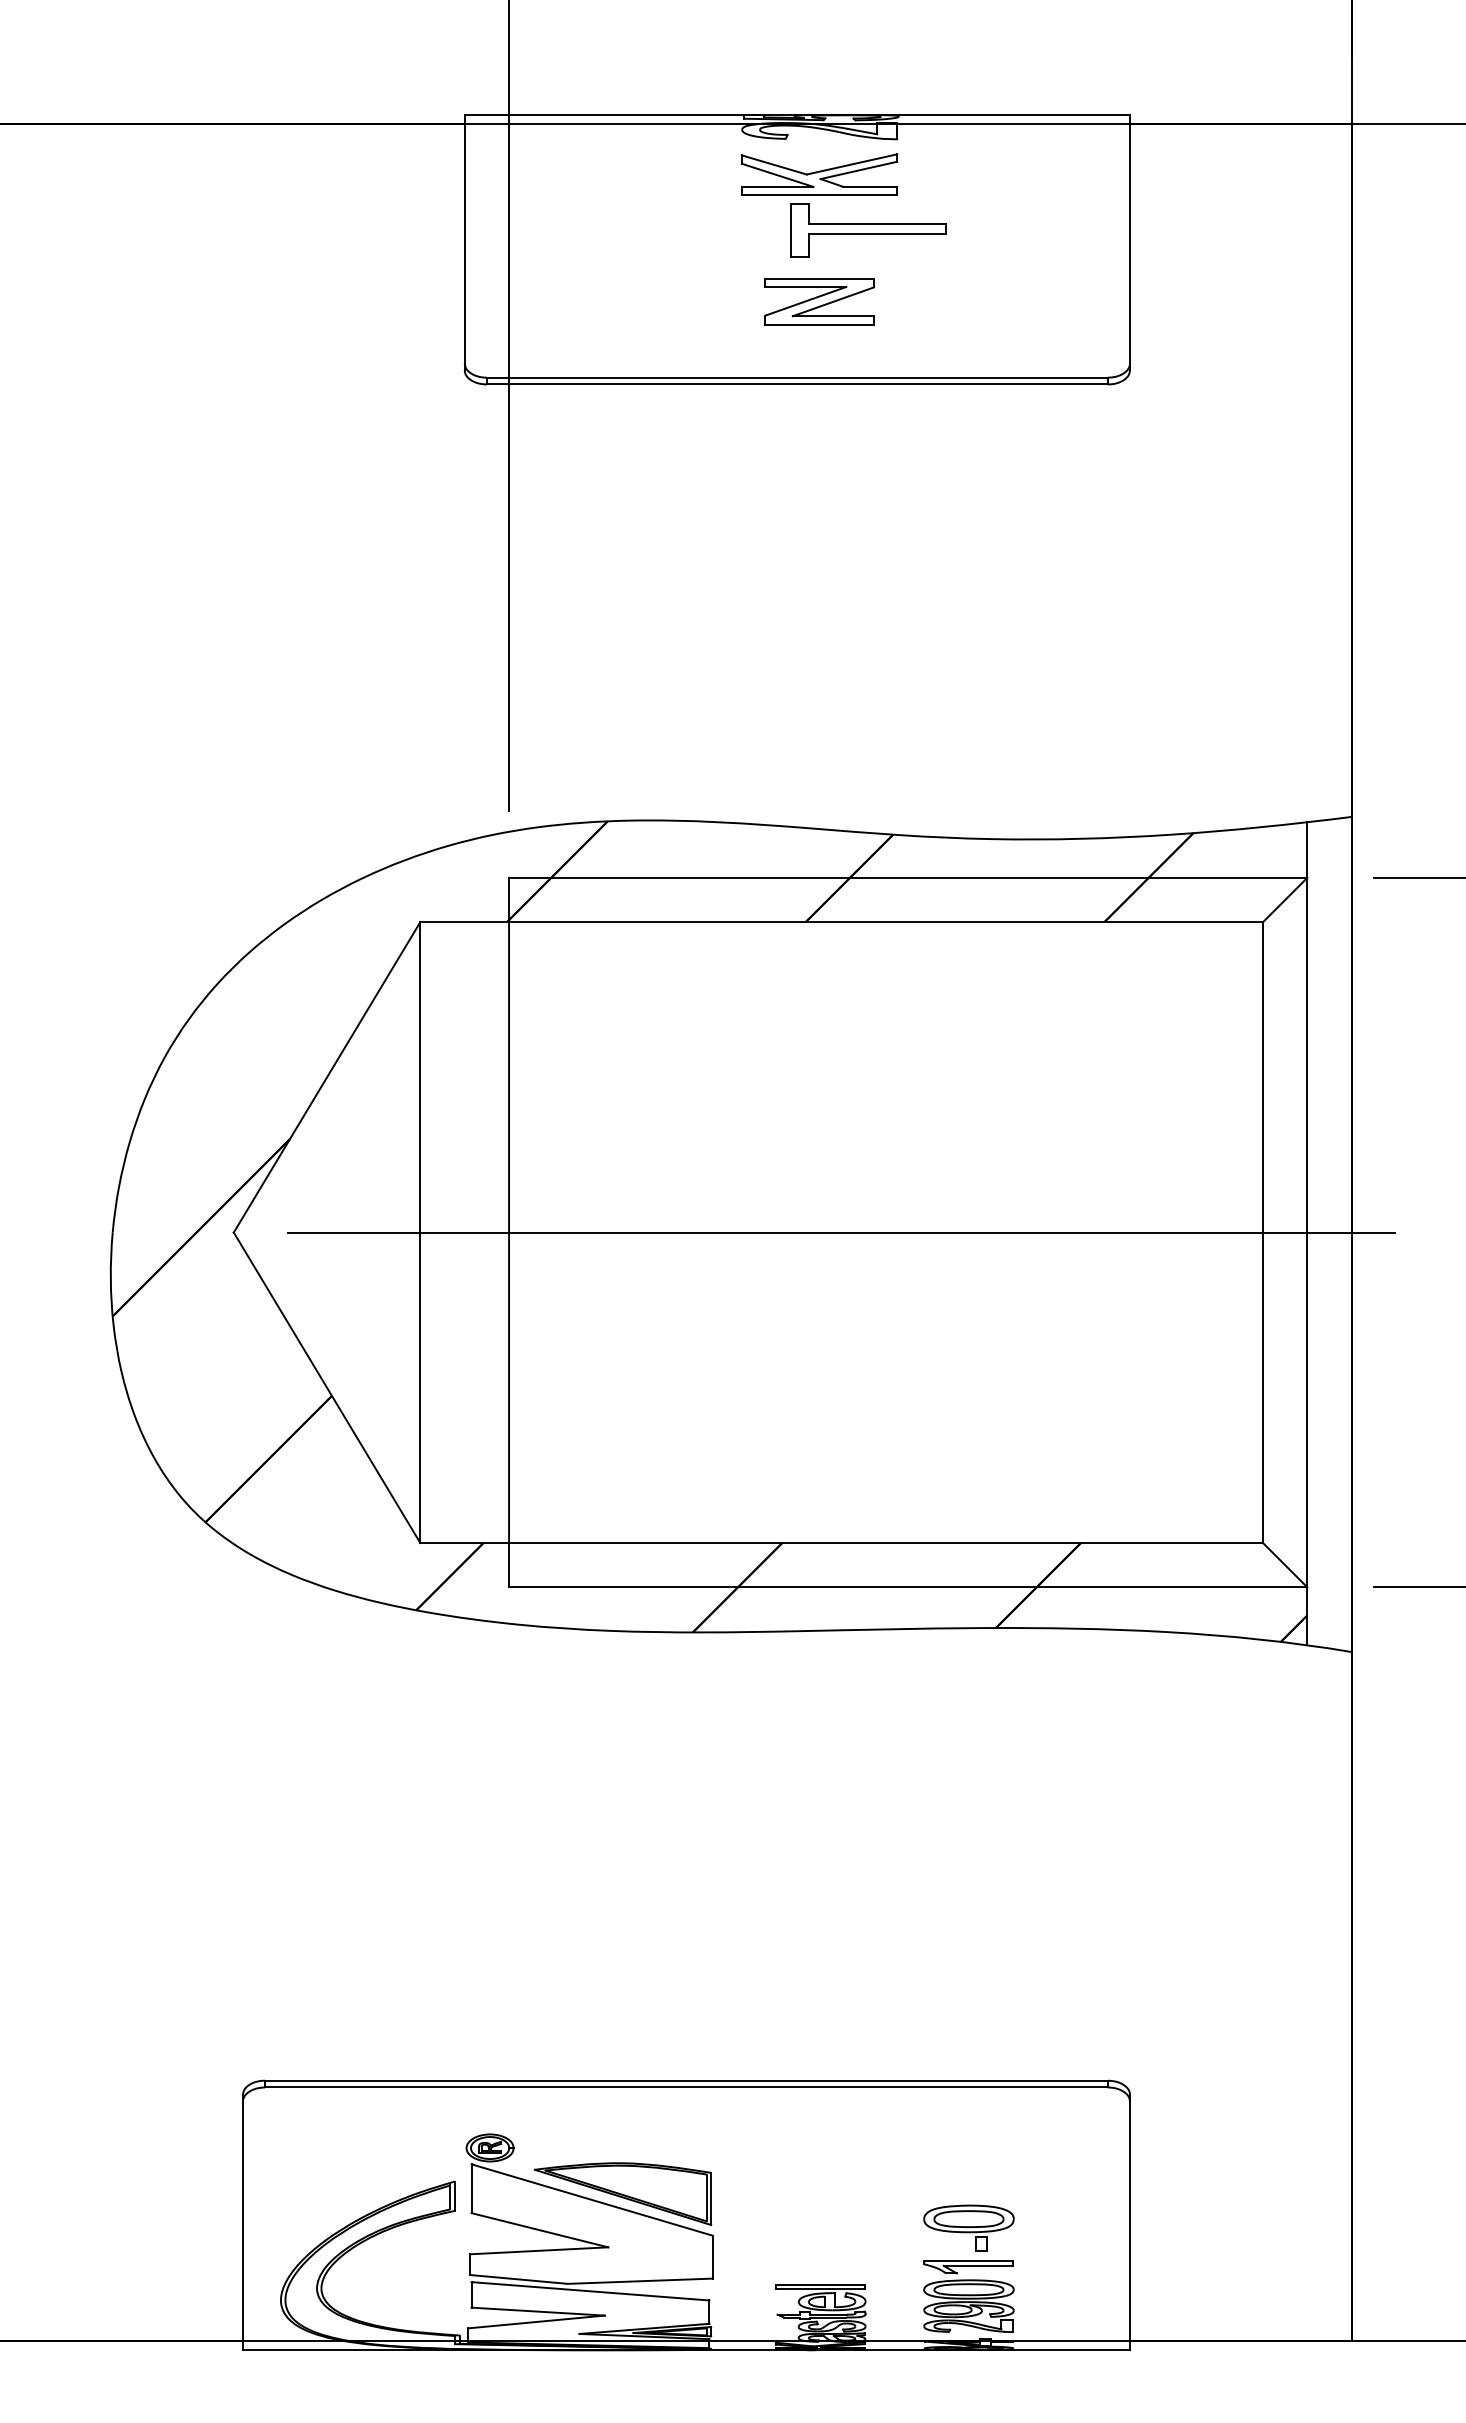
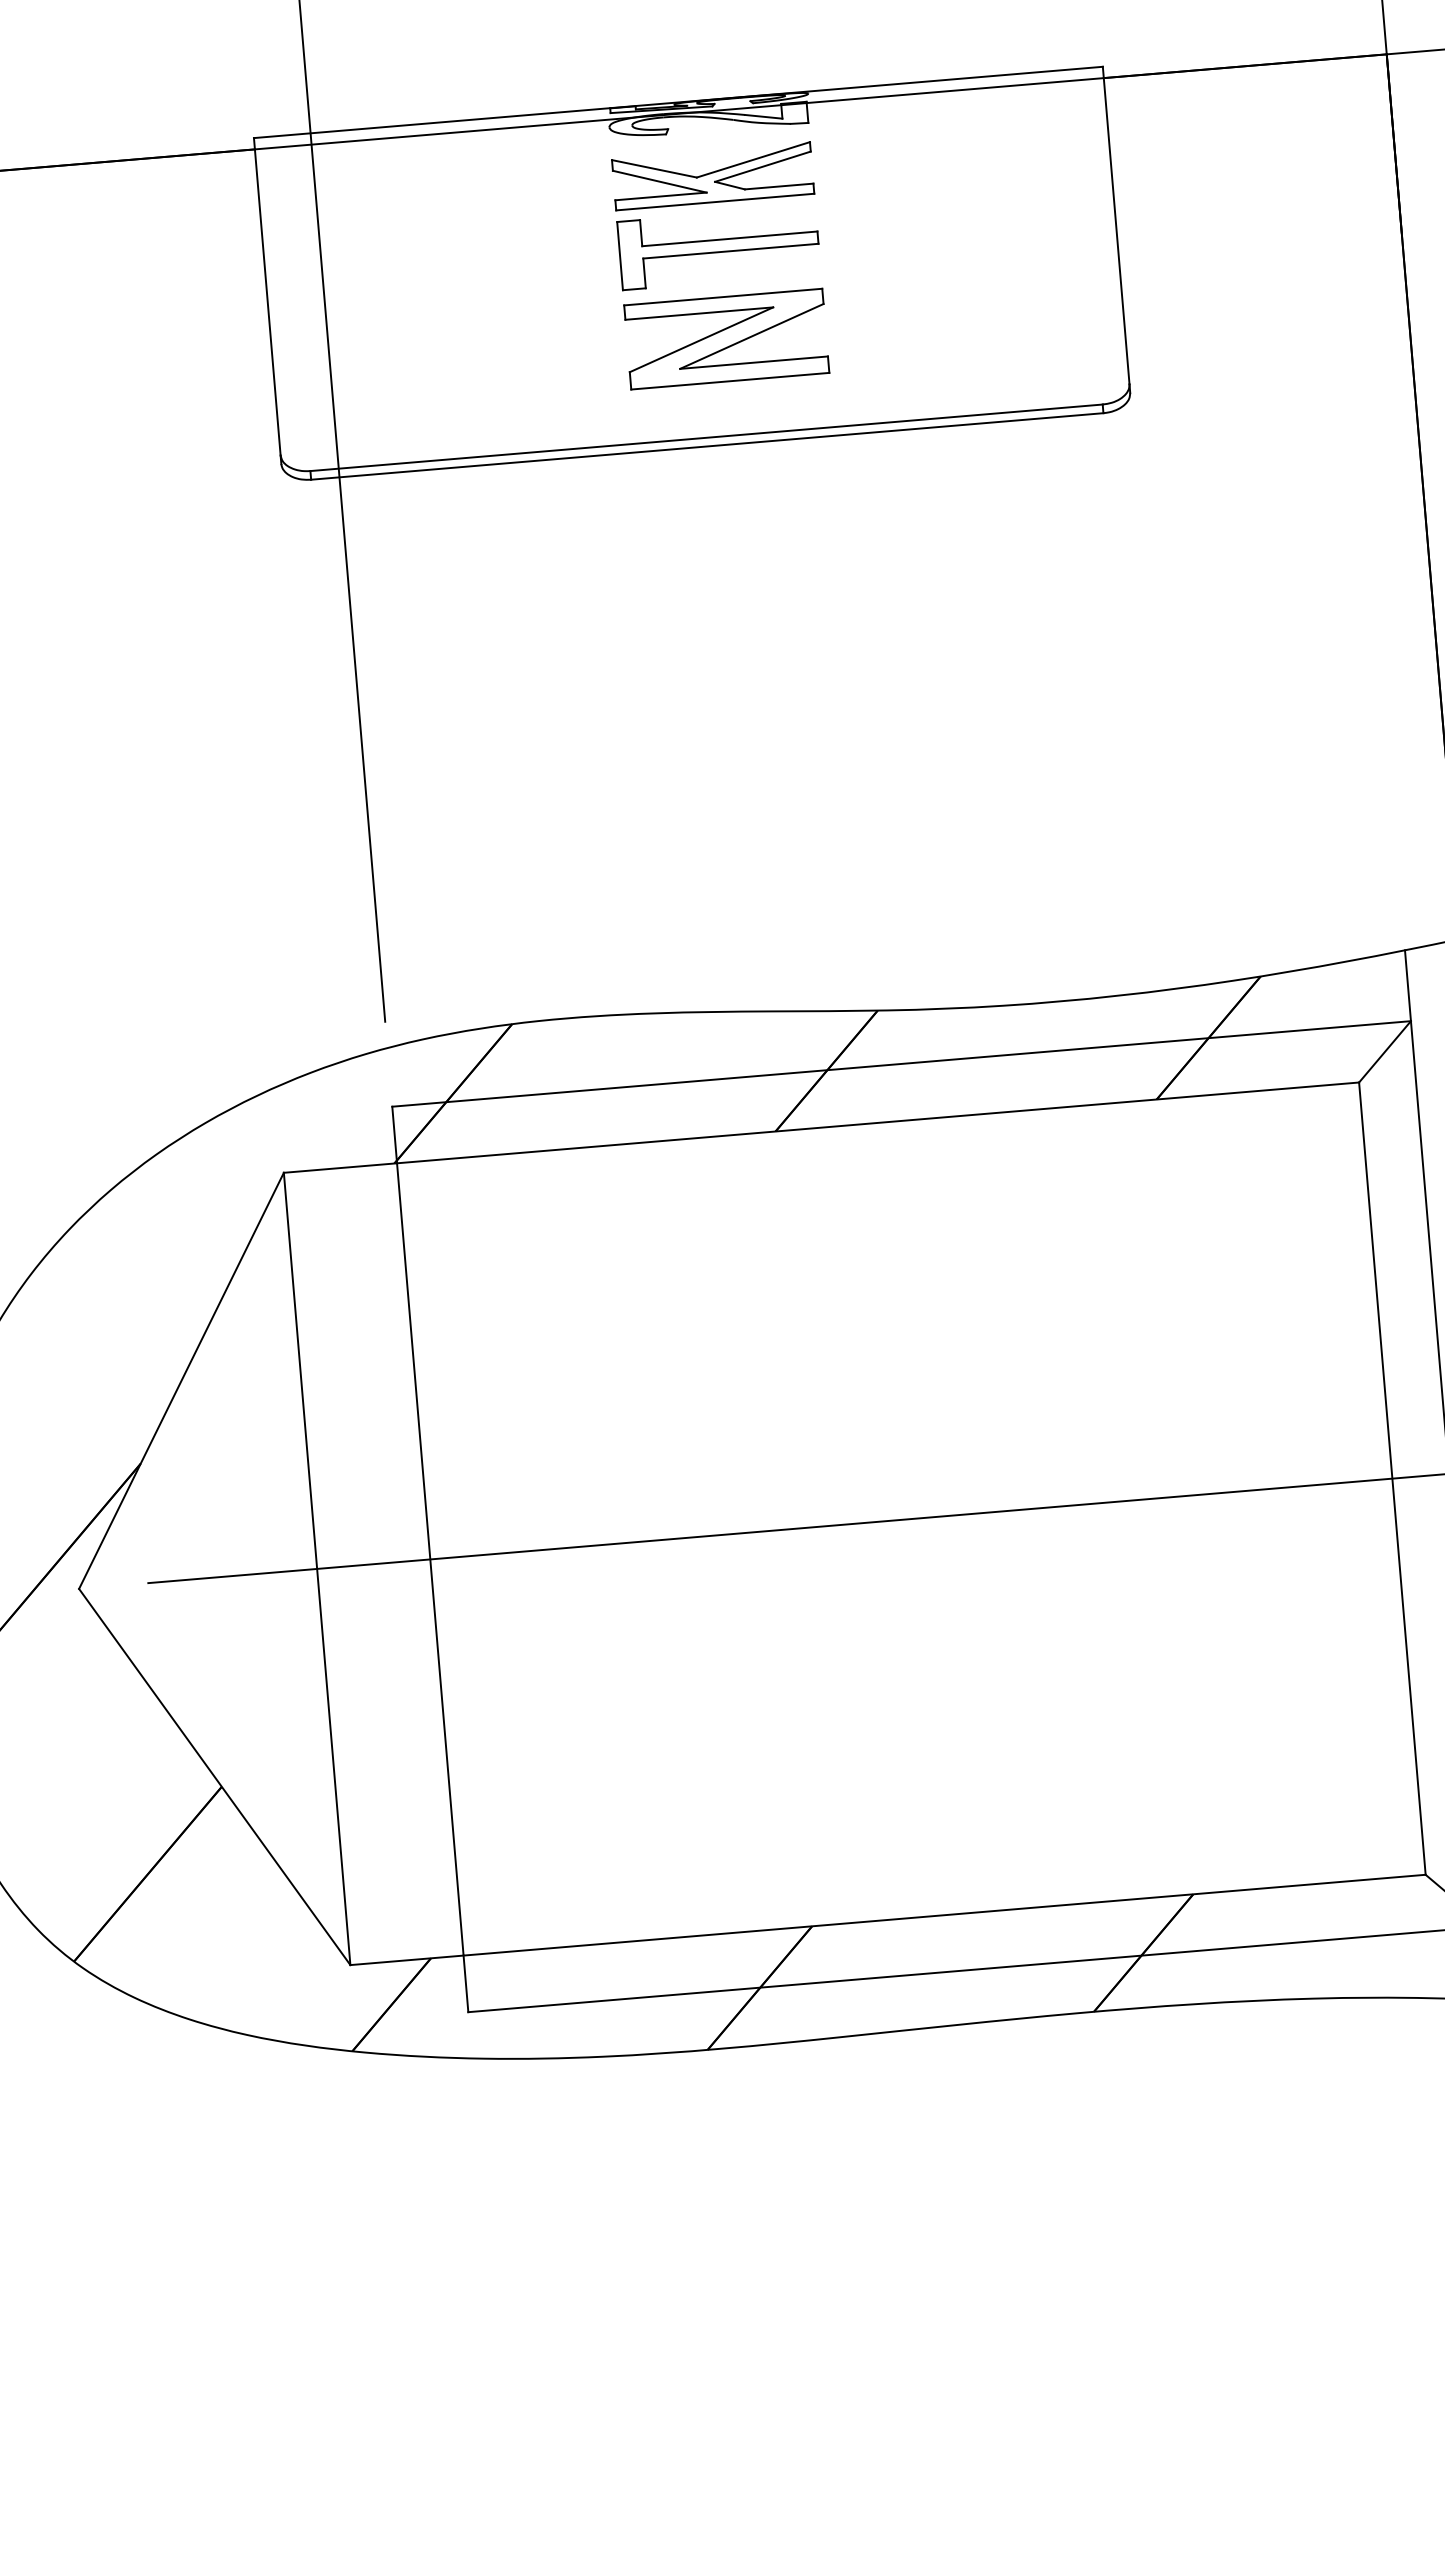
part: (868, 230) -> (719, 247), moved
part: (819, 301) -> (726, 338), size x1.43

